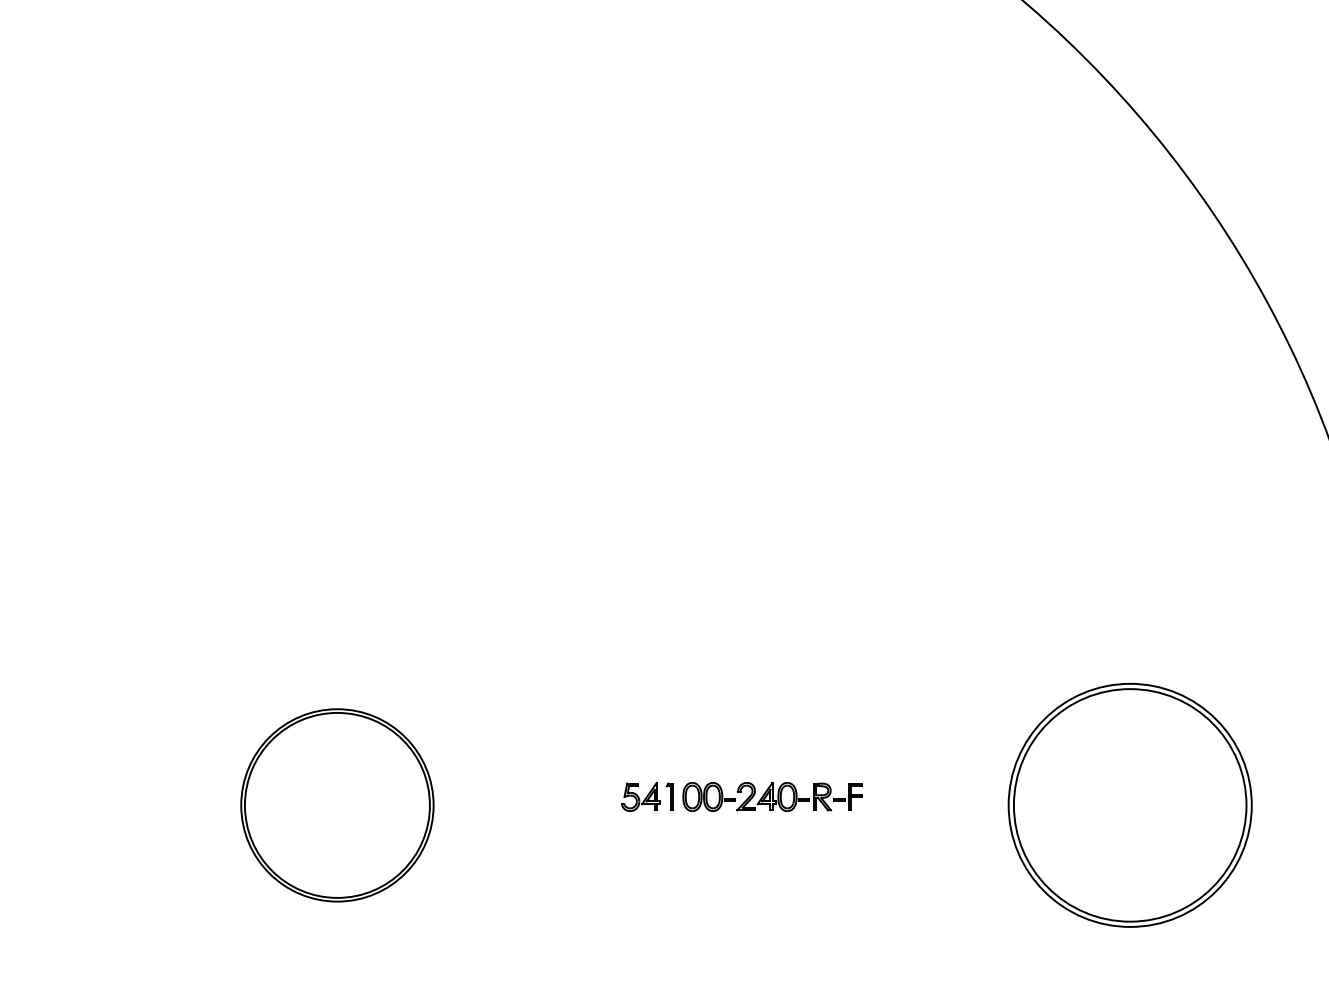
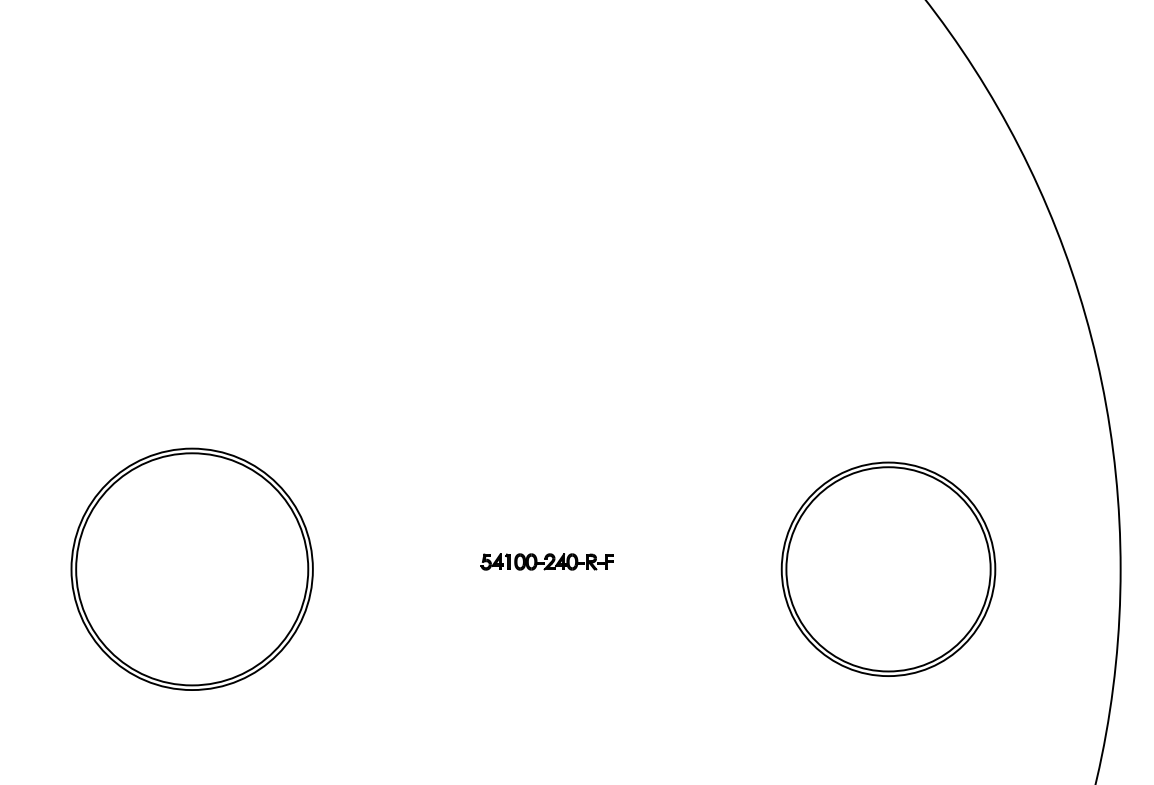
part: (741, 796) -> (547, 561), size x0.62
part: (337, 805) -> (192, 569), size x1.43

